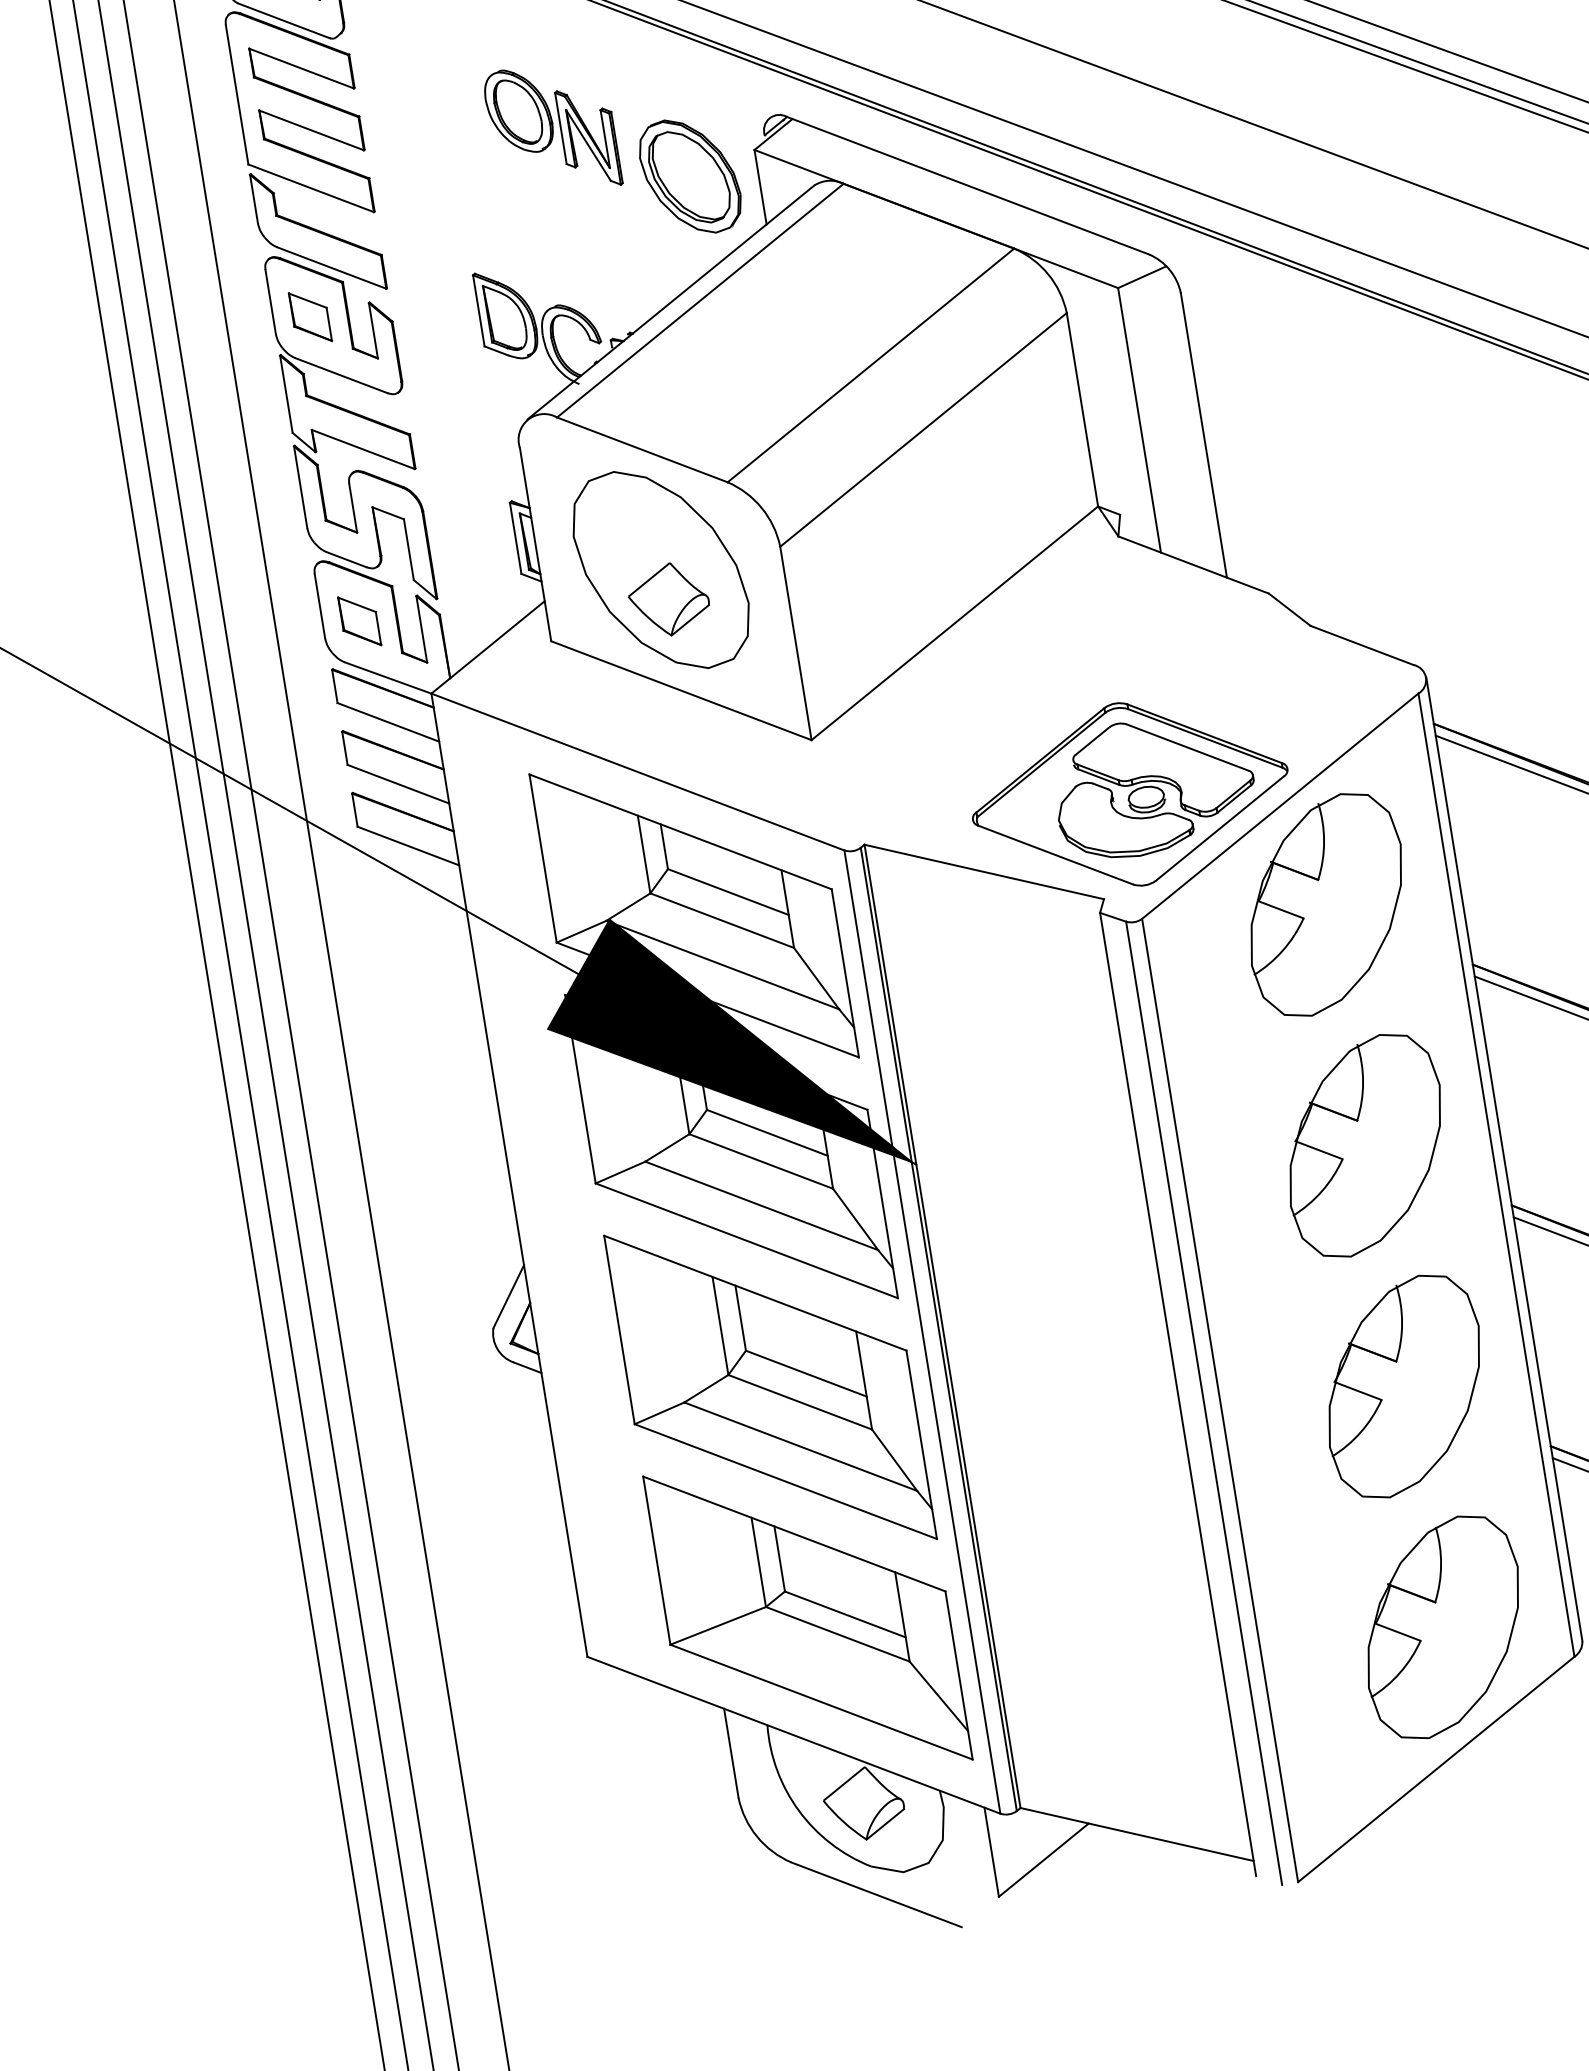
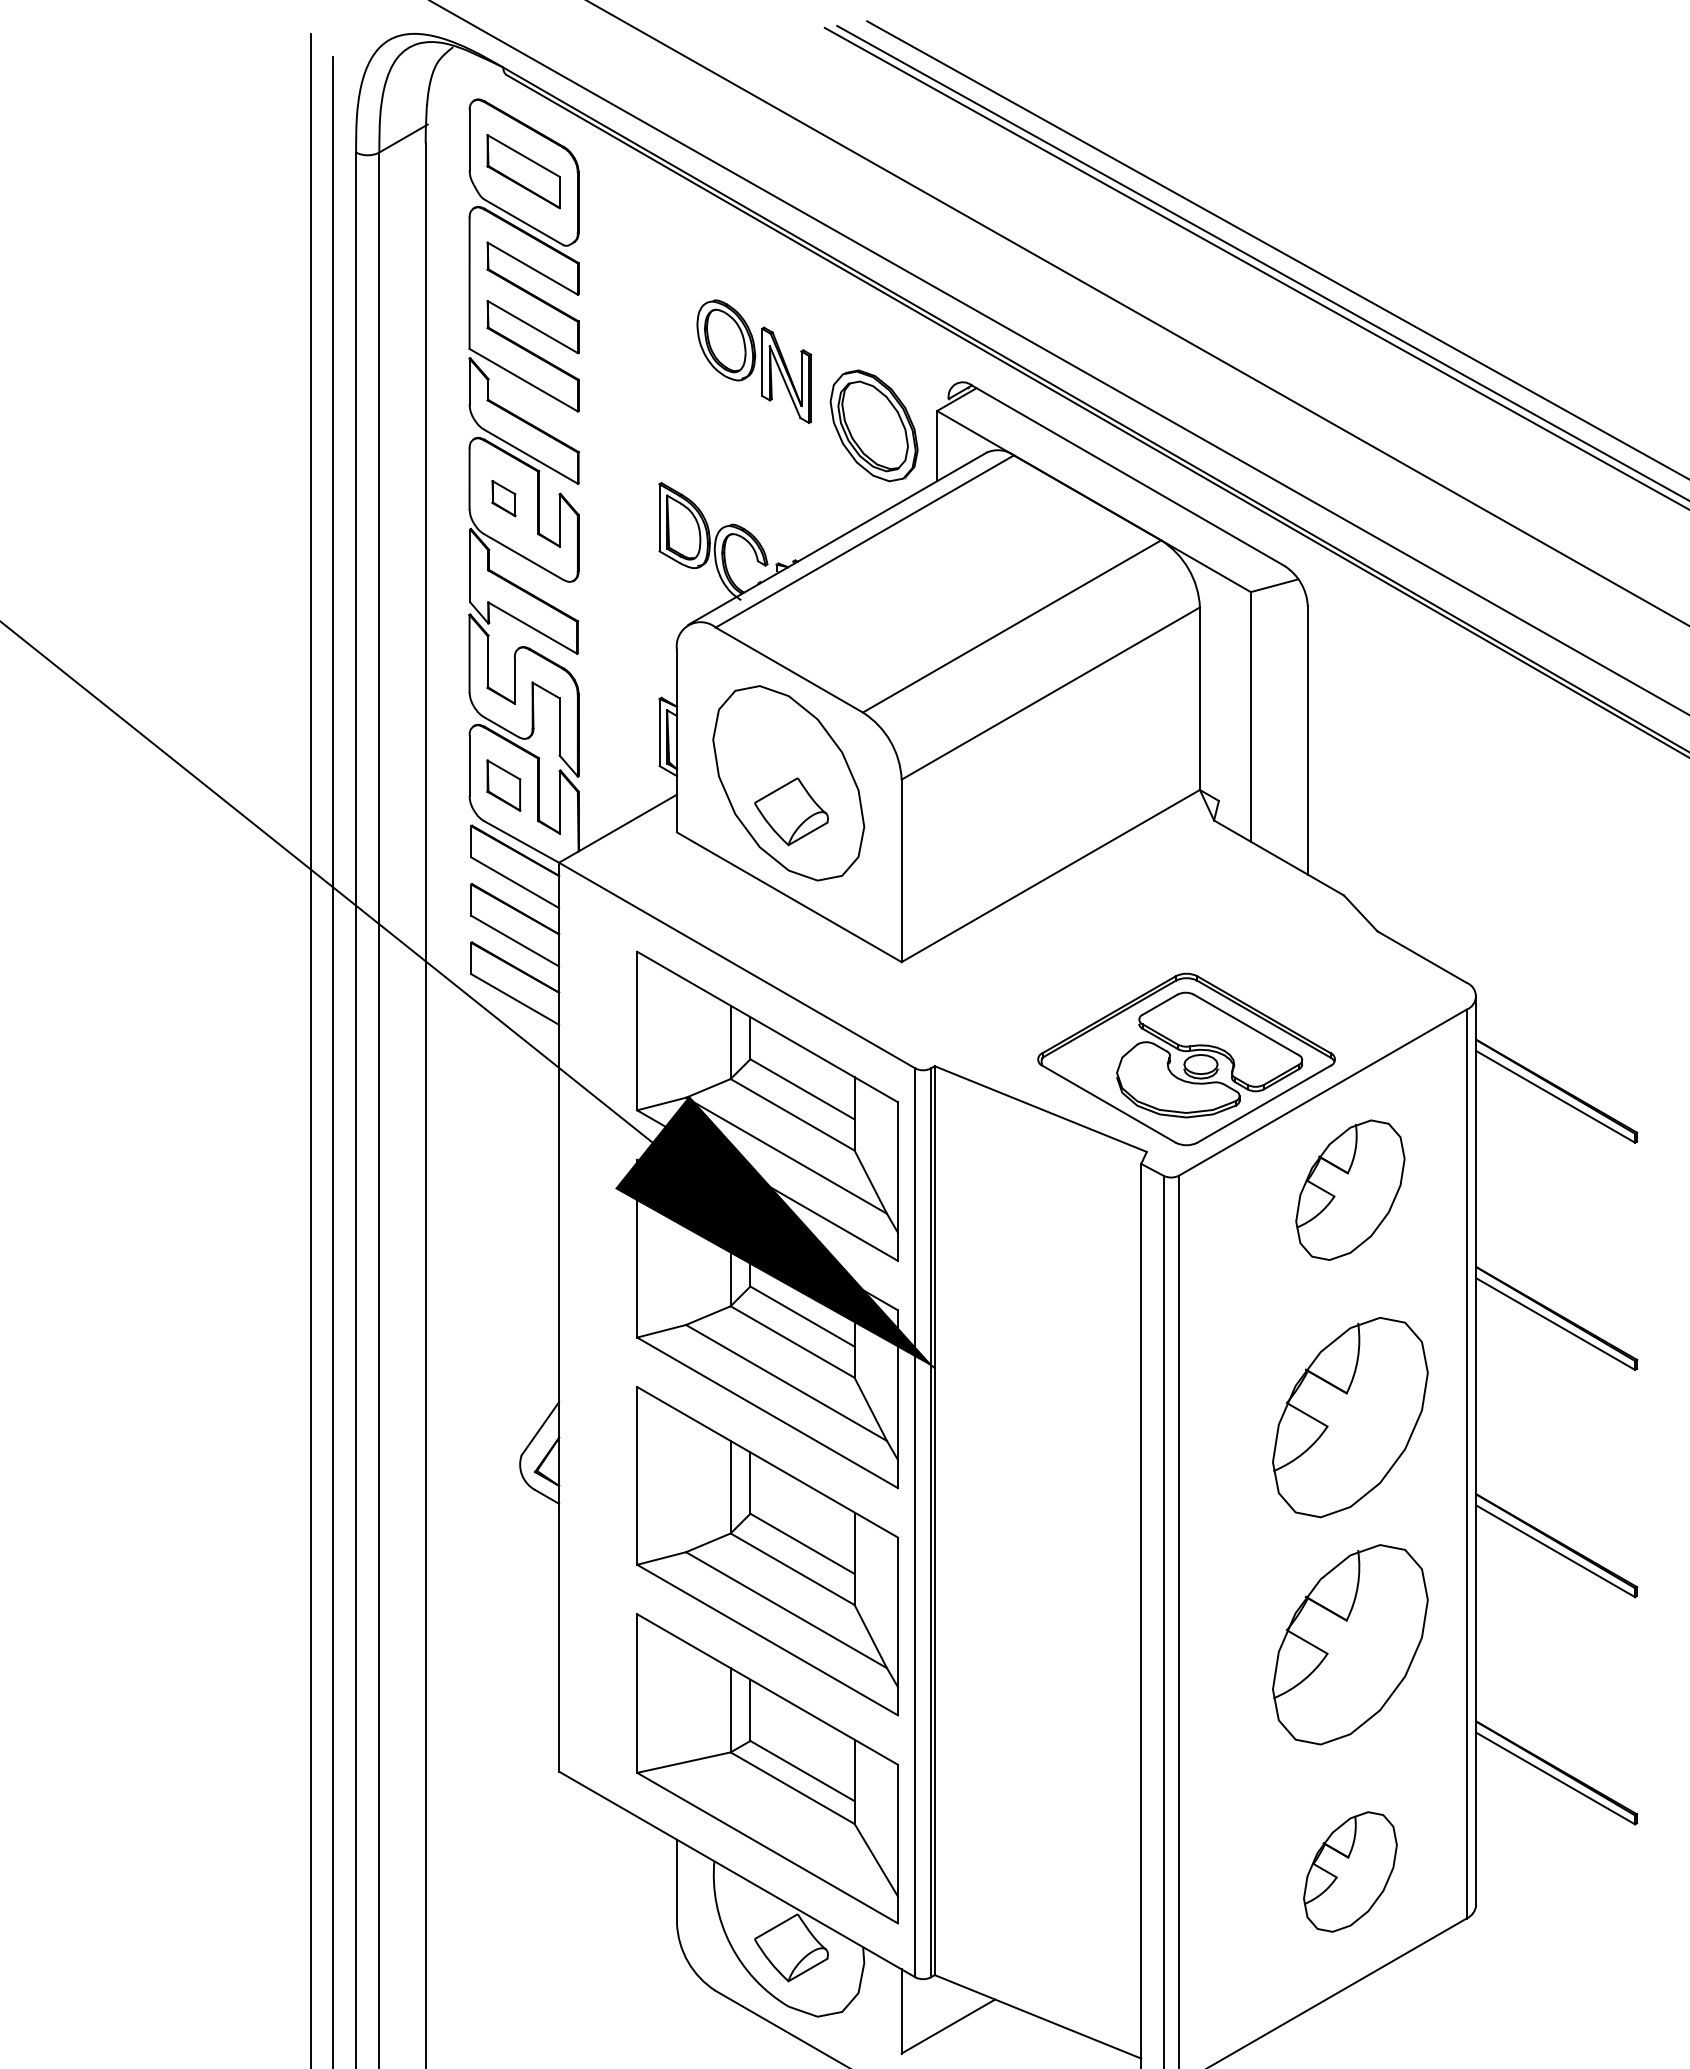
part: (310, 317) -> (503, 498), size x0.7
part: (1326, 904) -> (1350, 1189), size x0.7
part: (1443, 1626) -> (1350, 1871), size x0.6

